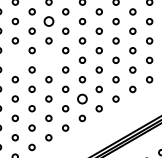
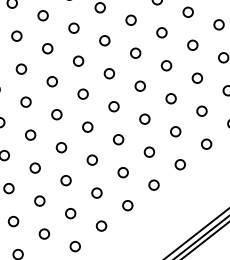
circle: (48, 21) -> (73, 28), size x0.62
circle: (14, 59) -> (24, 101), added
circle: (48, 59) -> (82, 92), added
circle: (82, 98) -> (149, 151), size x0.62

